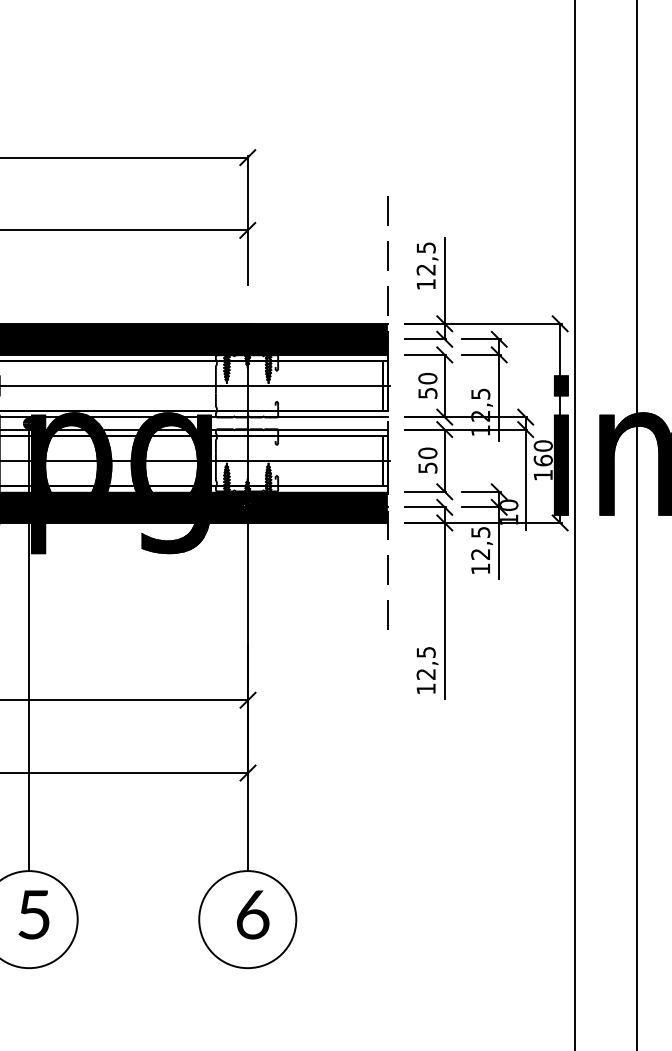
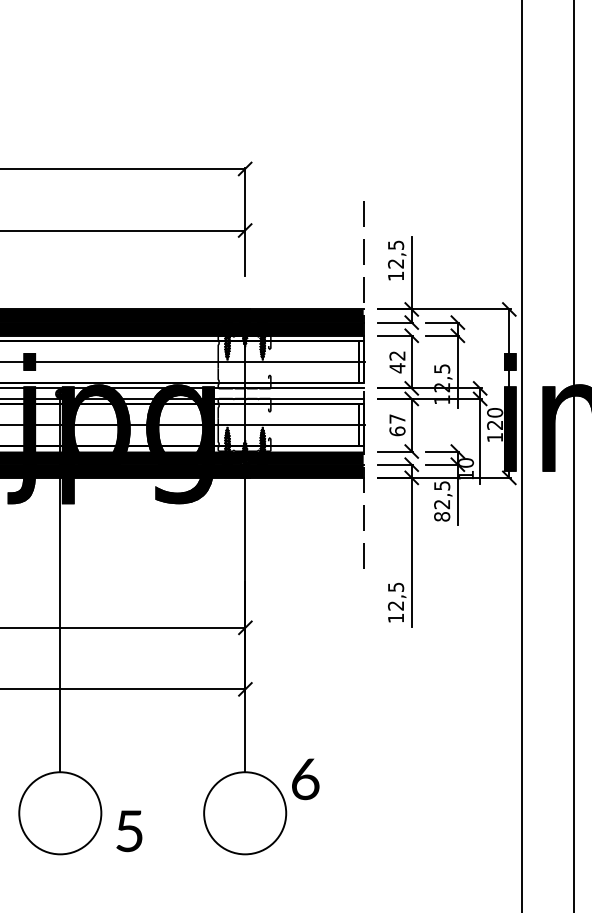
text: (427, 386) -> (397, 362), 50 -> 42
text: (543, 459) -> (495, 424), 160 -> 120
text: (427, 461) -> (397, 425), 50 -> 67
text: (481, 568) -> (442, 516), 12,5 -> 82,5
text: (34, 915) -> (129, 831), moved
text: (252, 915) -> (305, 779), moved

